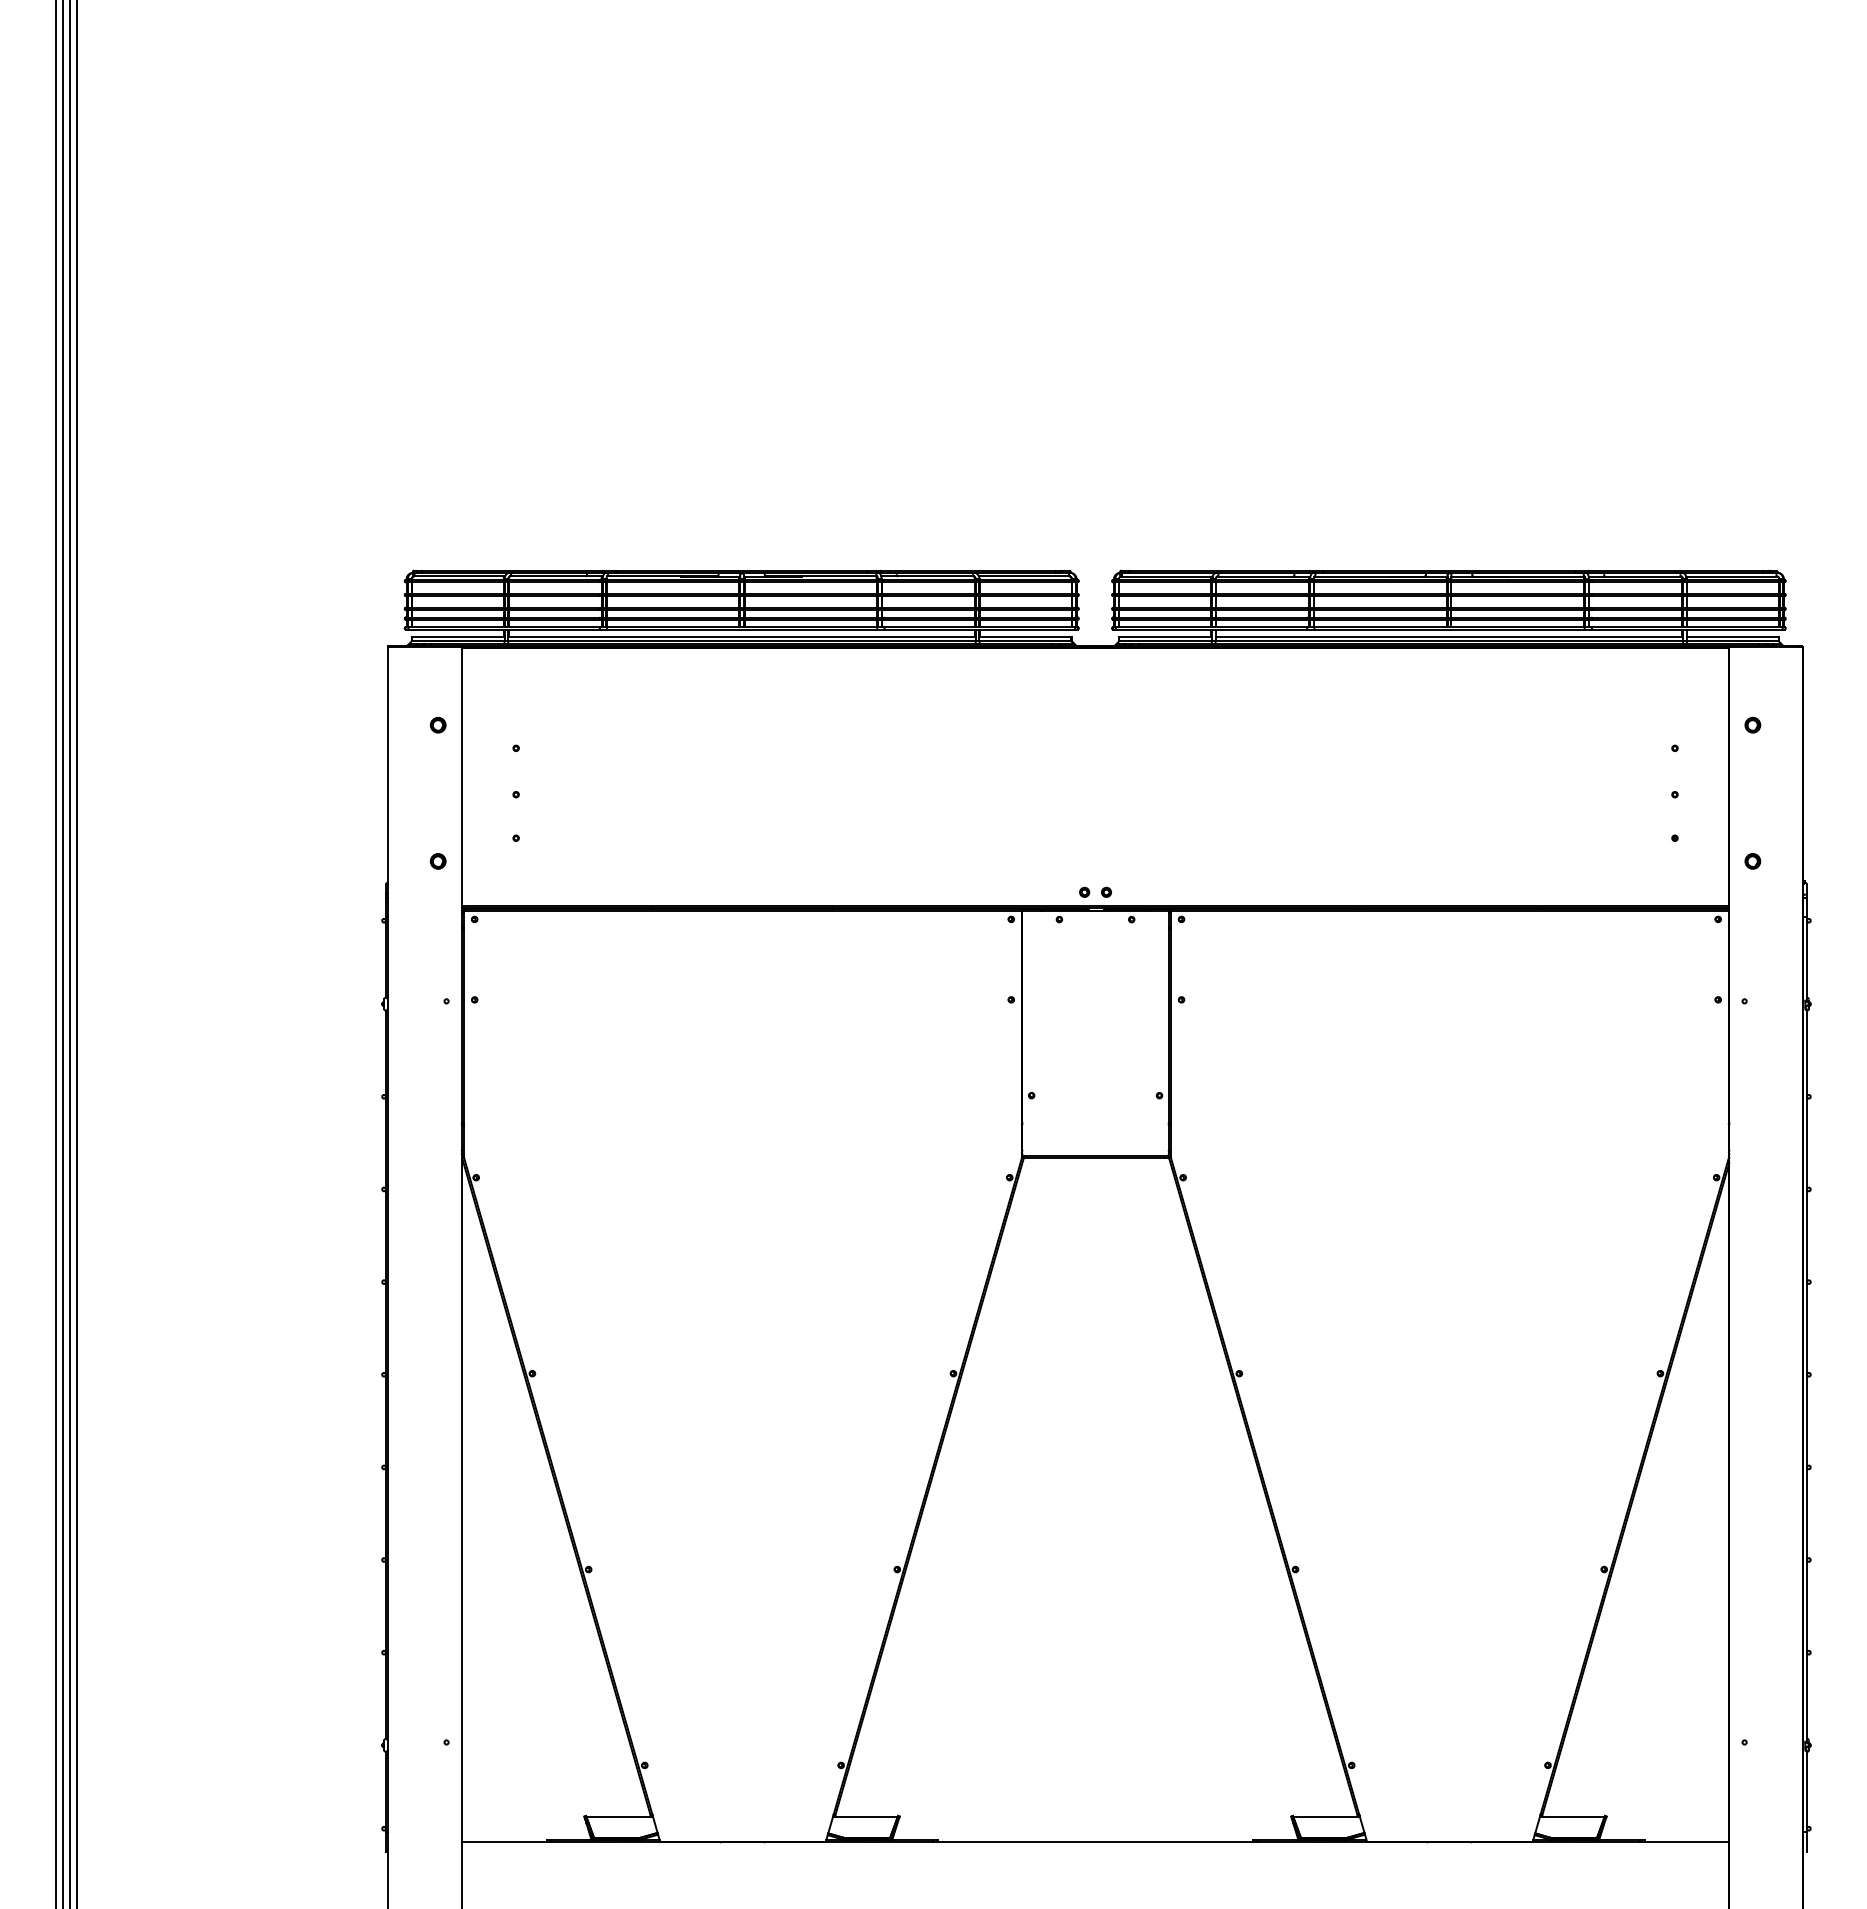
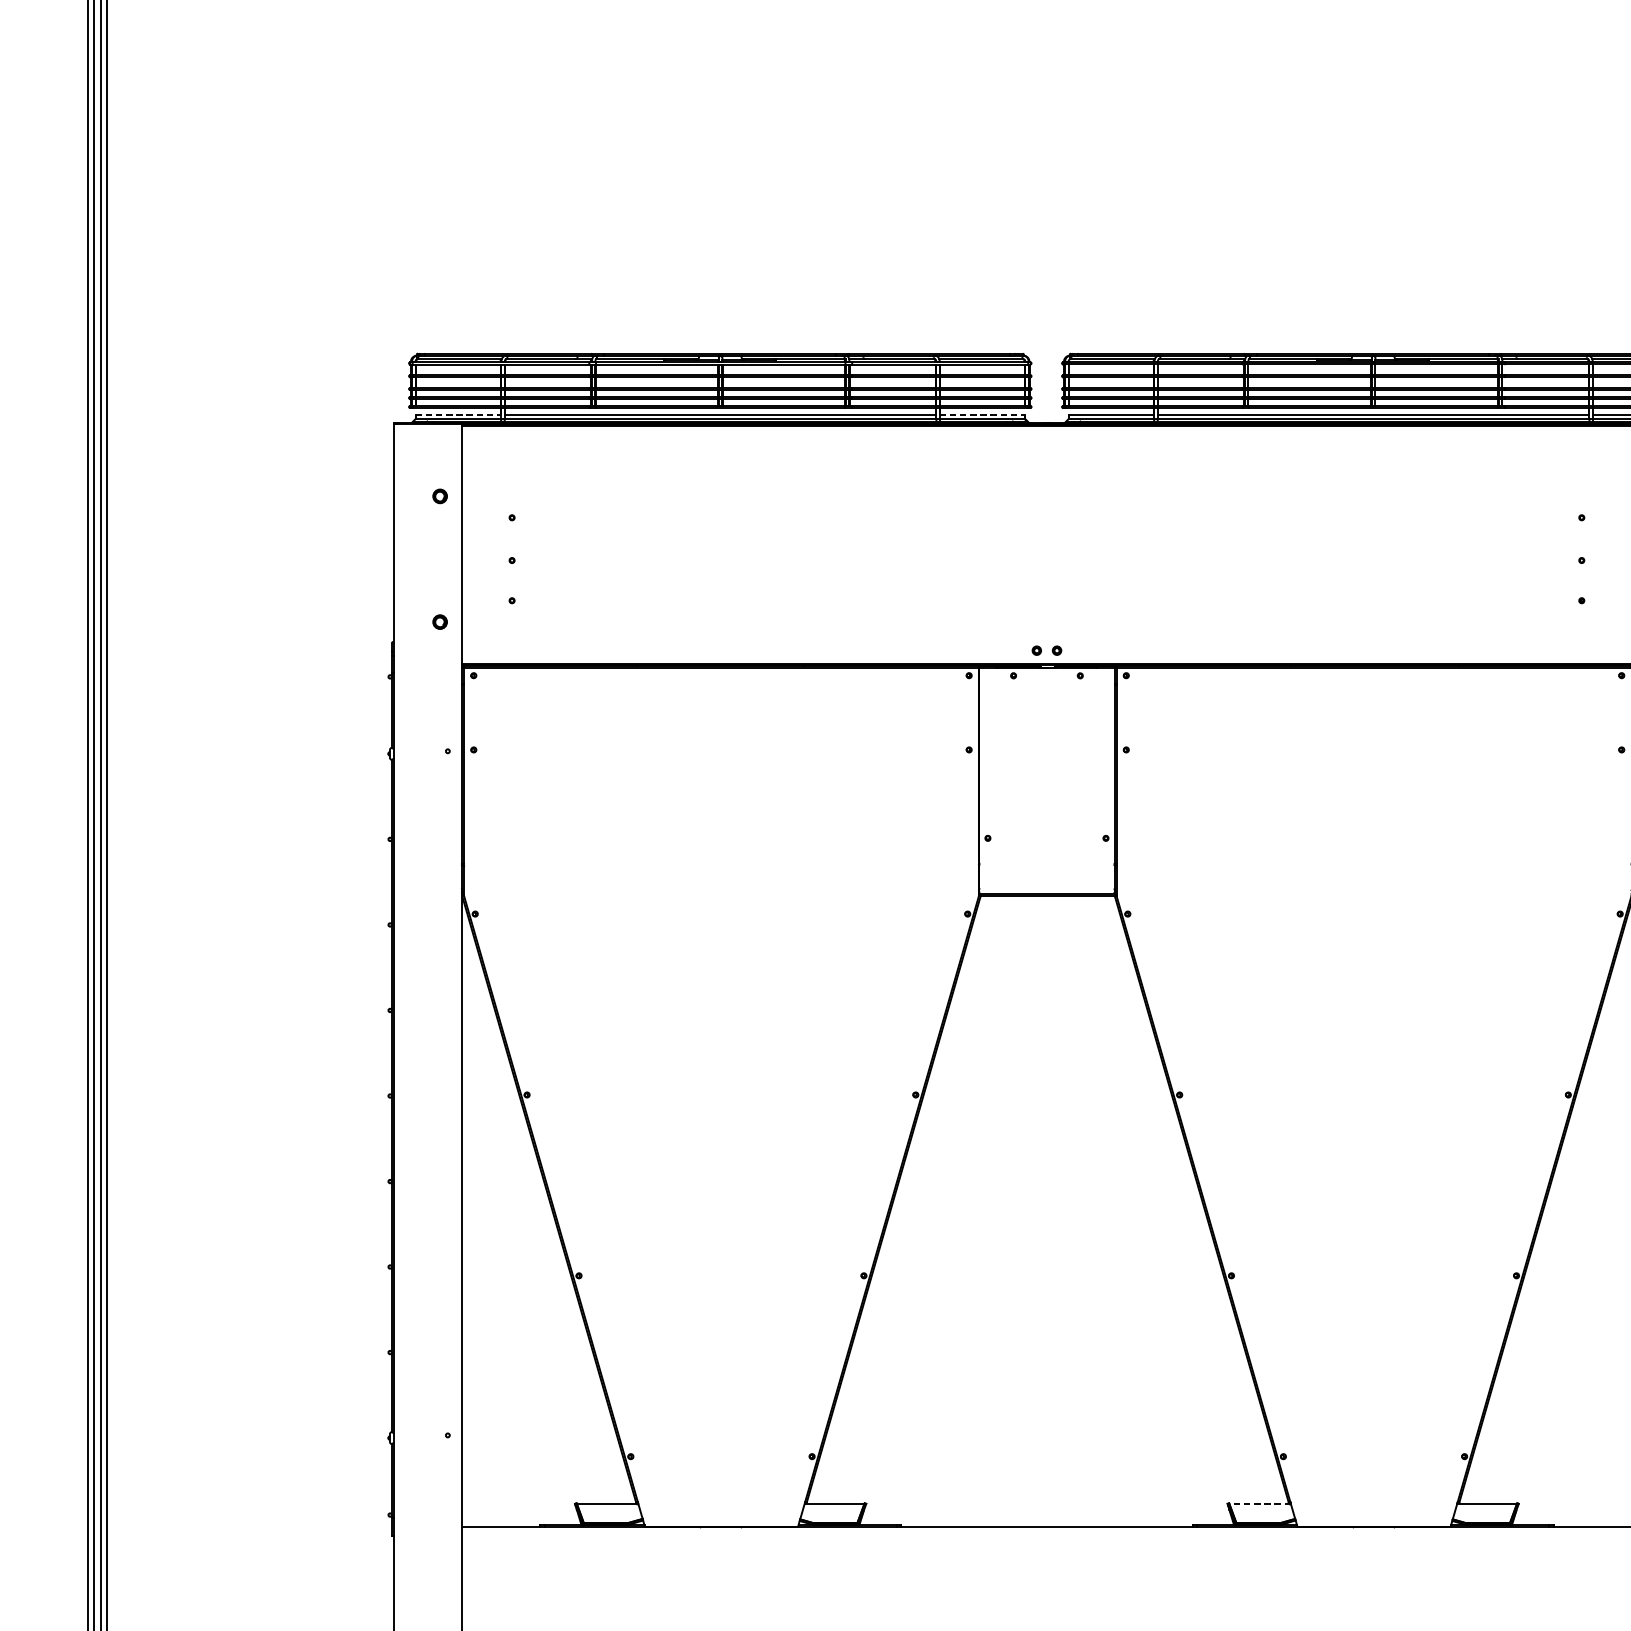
line: (458, 636) -> (458, 414), solid -> dashed
line: (1025, 636) -> (982, 414), solid -> dashed
line: (1326, 1816) -> (1260, 1503), solid -> dashed

